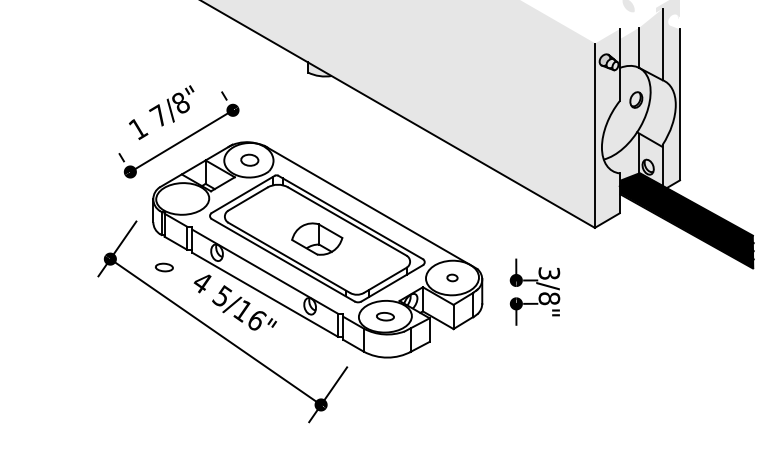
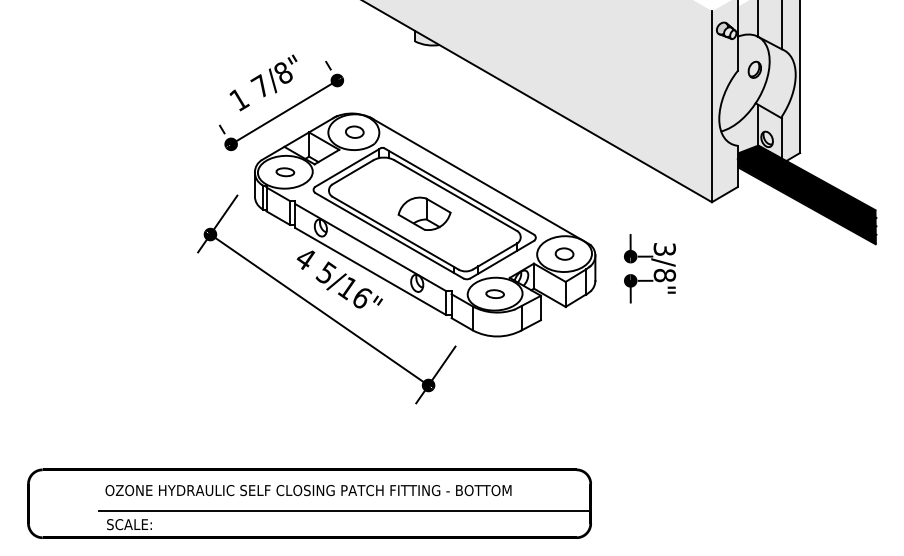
part: (164, 267) -> (285, 172), moved
part: (452, 277) -> (564, 253), size x1.67

